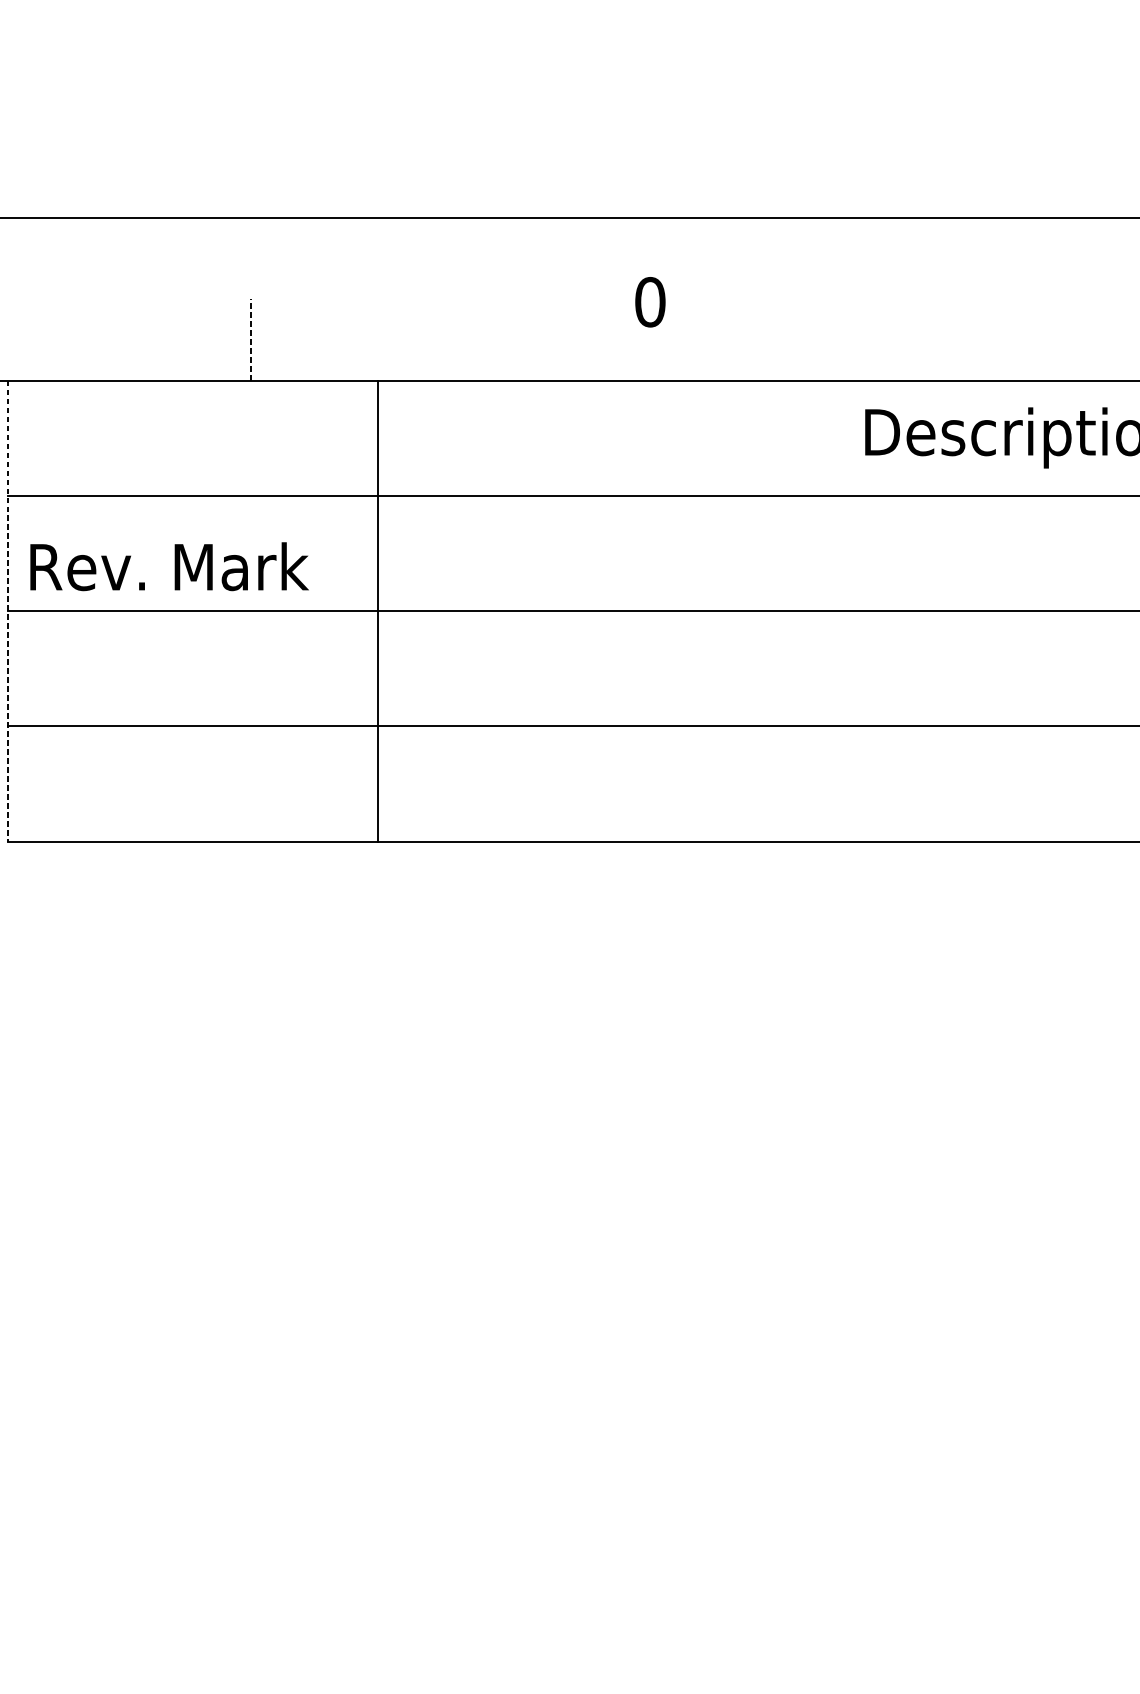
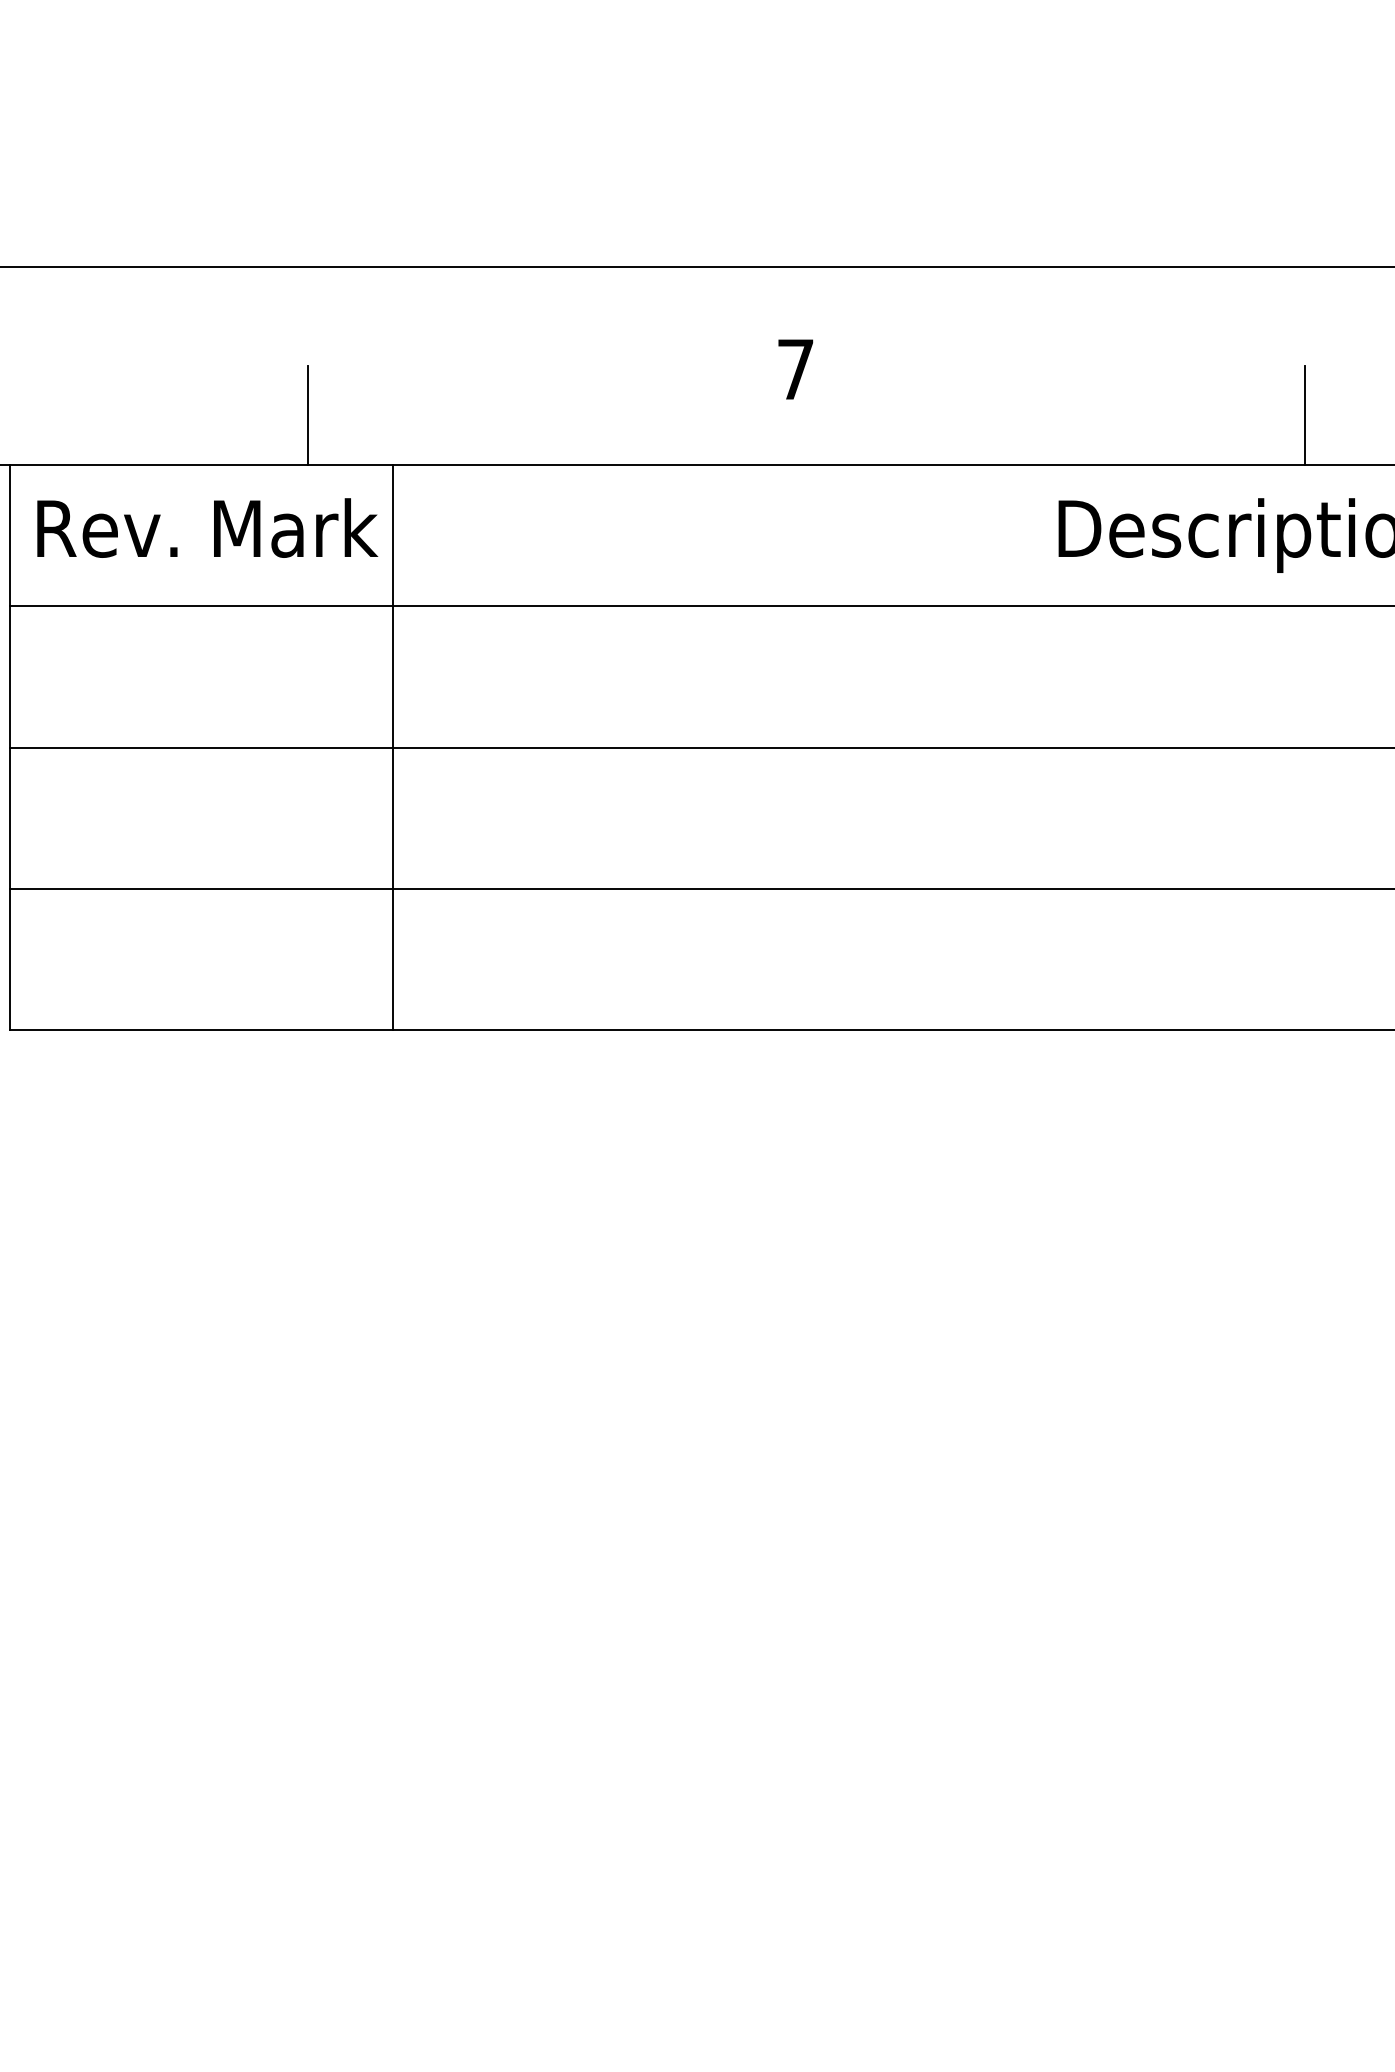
text: (650, 302) -> (795, 369), 0 -> 7
line: (251, 339) -> (307, 415), dashed -> solid
line: (1066, 339) -> (1304, 415), added
text: (169, 566) -> (207, 527), moved
line: (7, 611) -> (9, 748), dashed -> solid
line: (377, 611) -> (392, 747), moved

